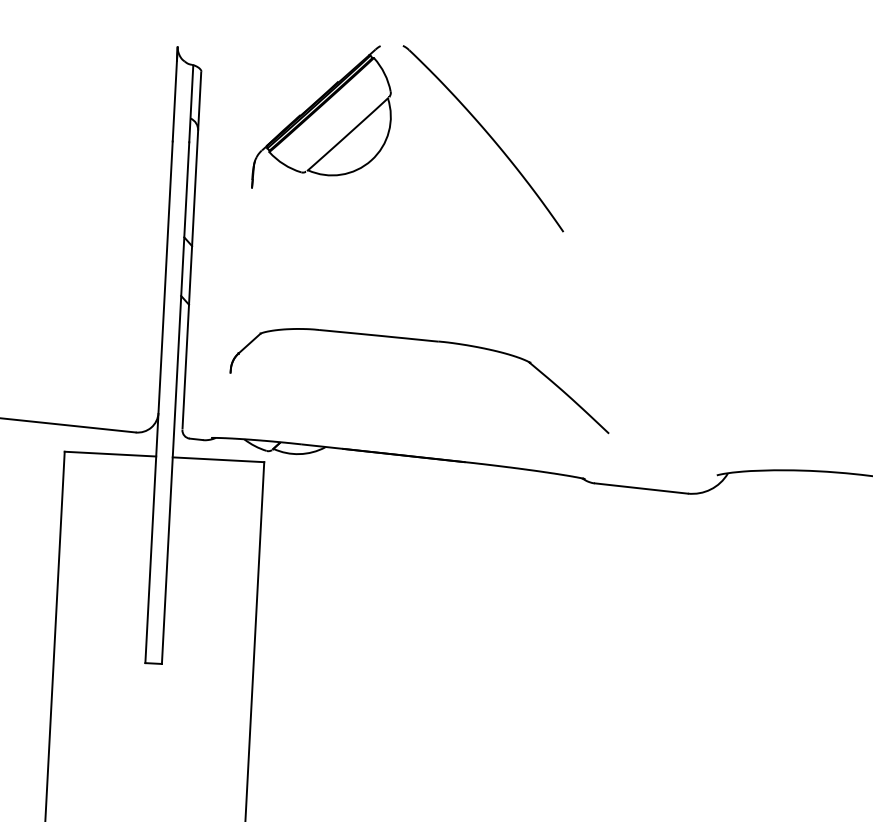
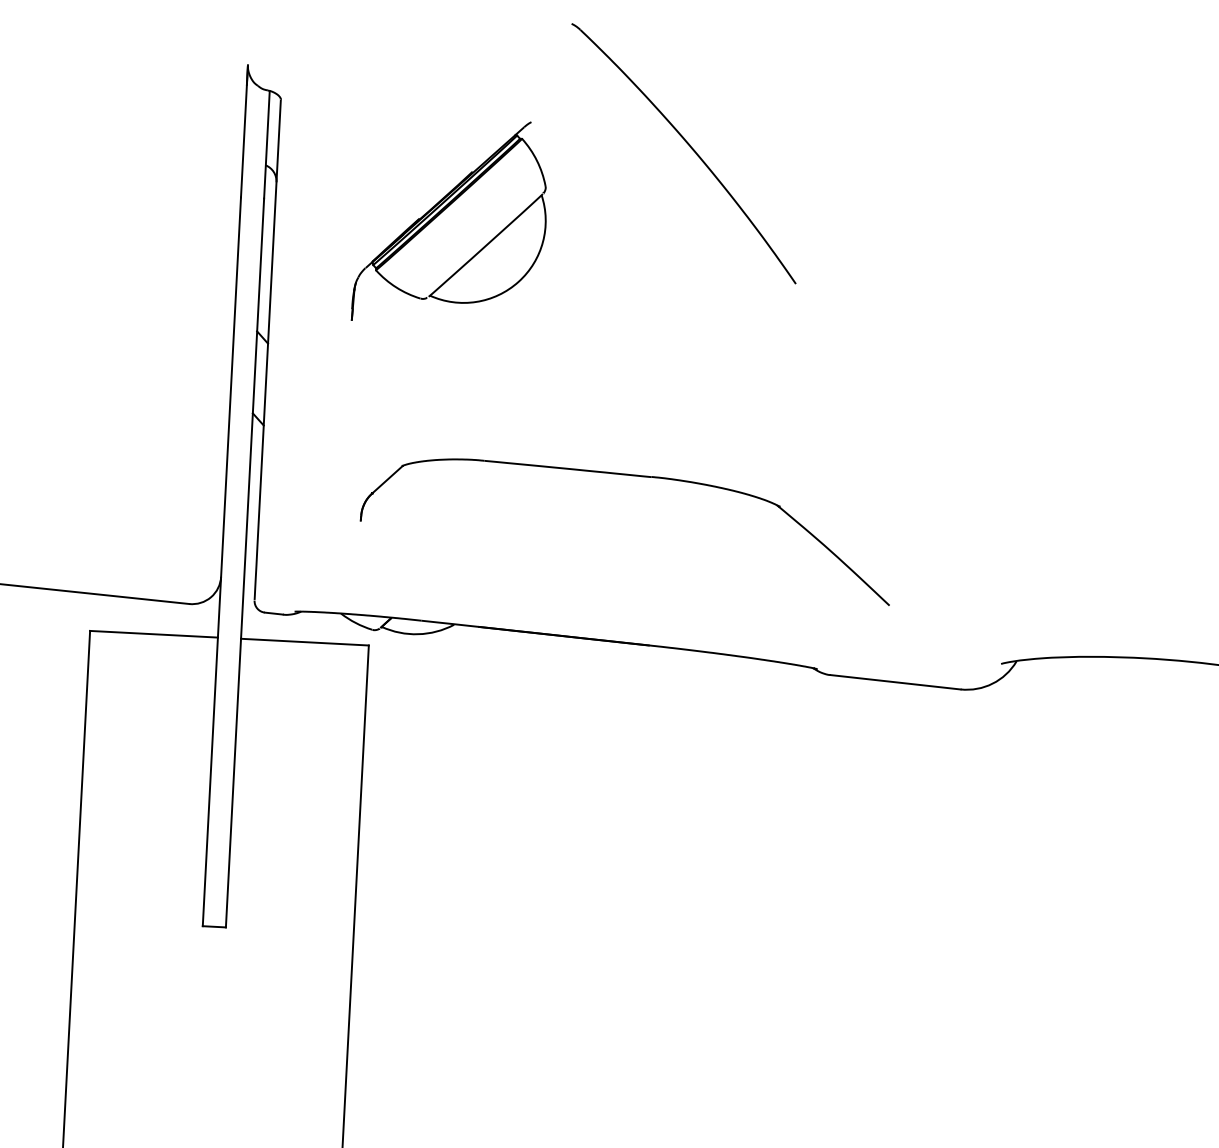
part: (321, 116) -> (448, 220), moved
part: (488, 135) -> (691, 149), moved
part: (425, 341) -> (632, 476), moved

